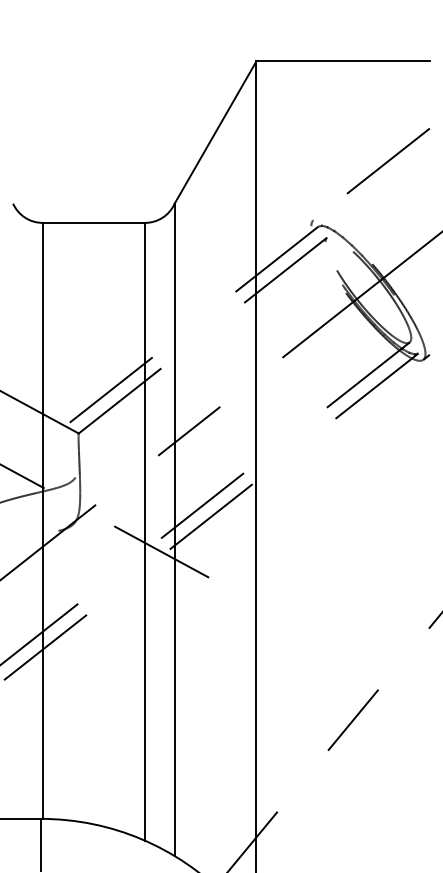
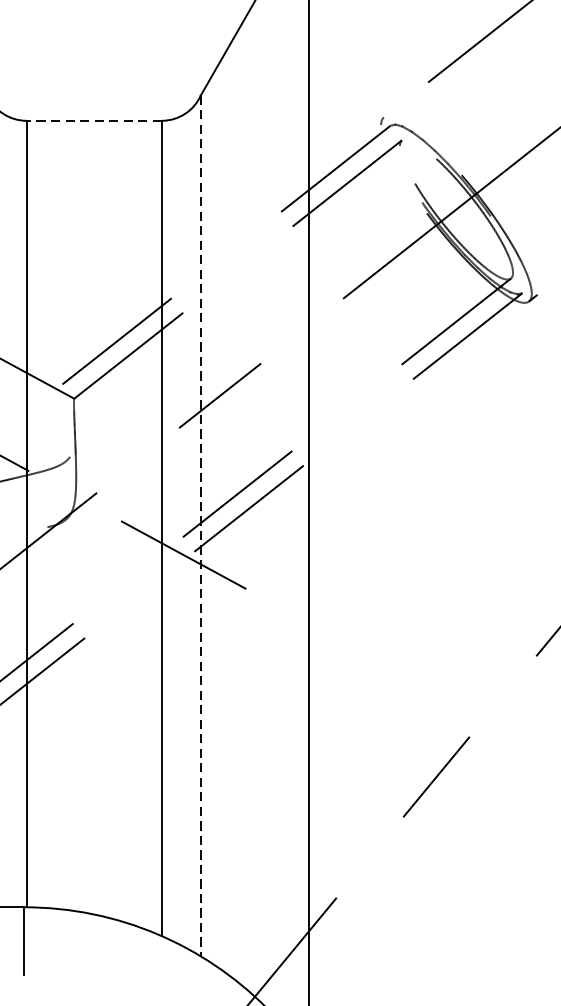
line: (93, 222) -> (93, 120), solid -> dashed
line: (174, 530) -> (200, 526), solid -> dashed

